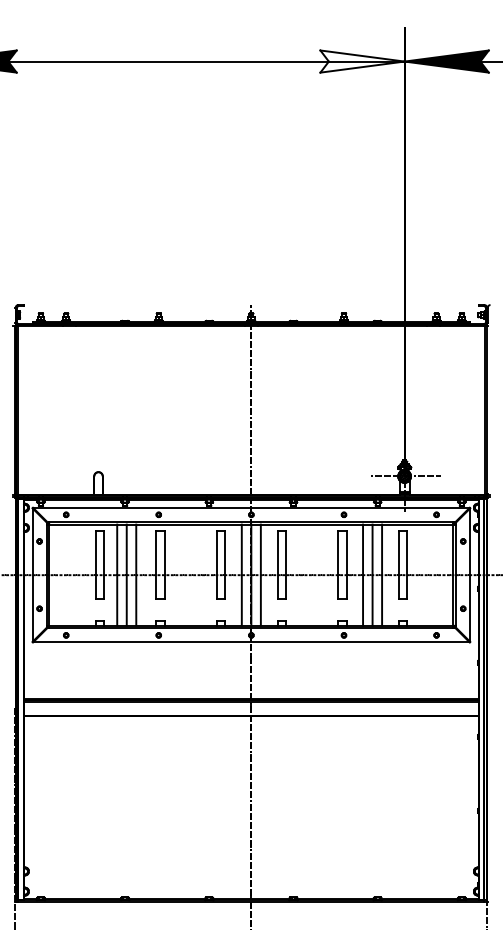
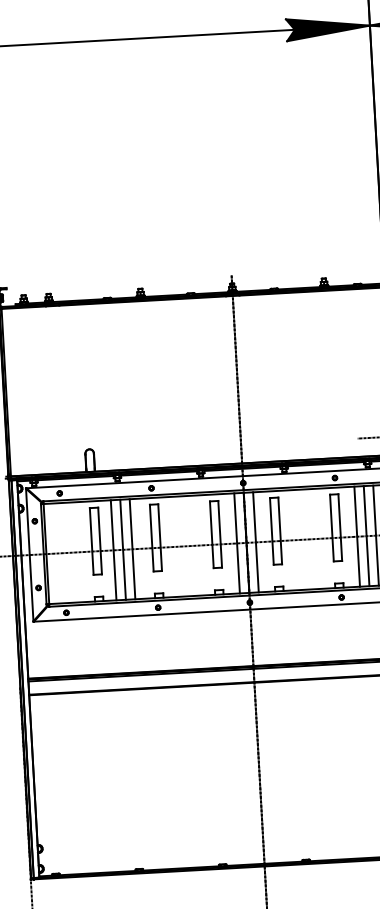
fill: (362, 61) -> (328, 27), added

